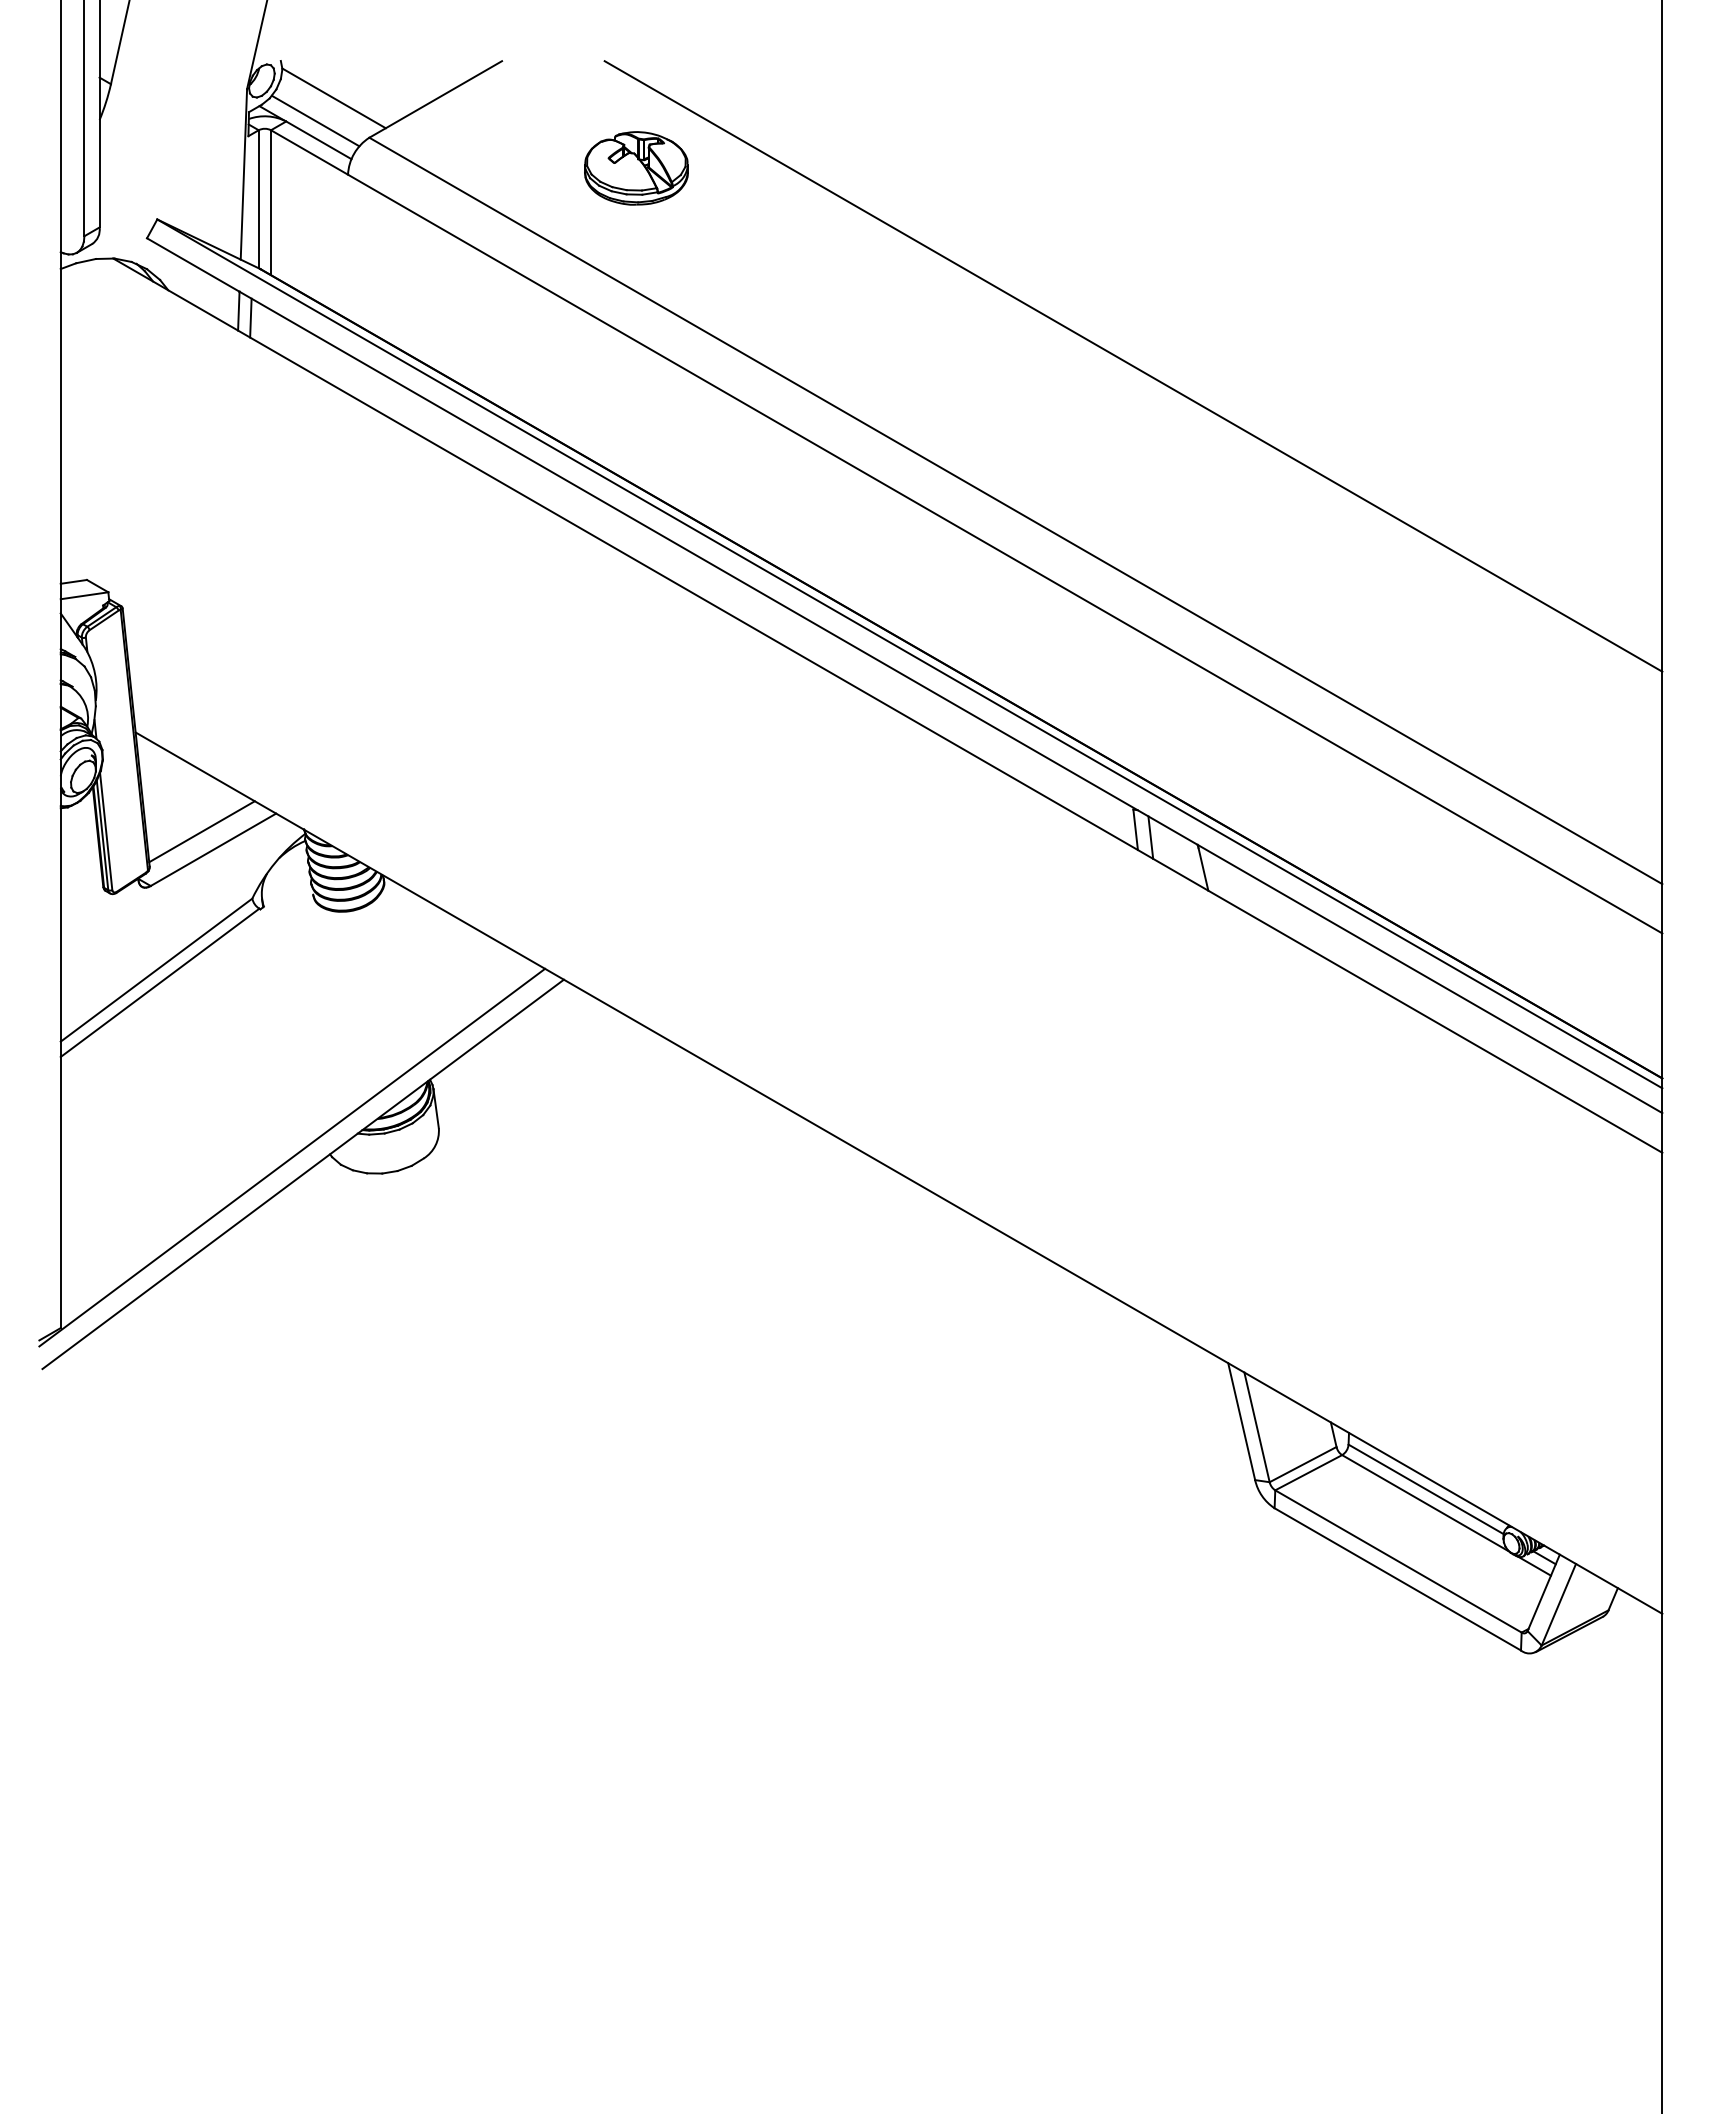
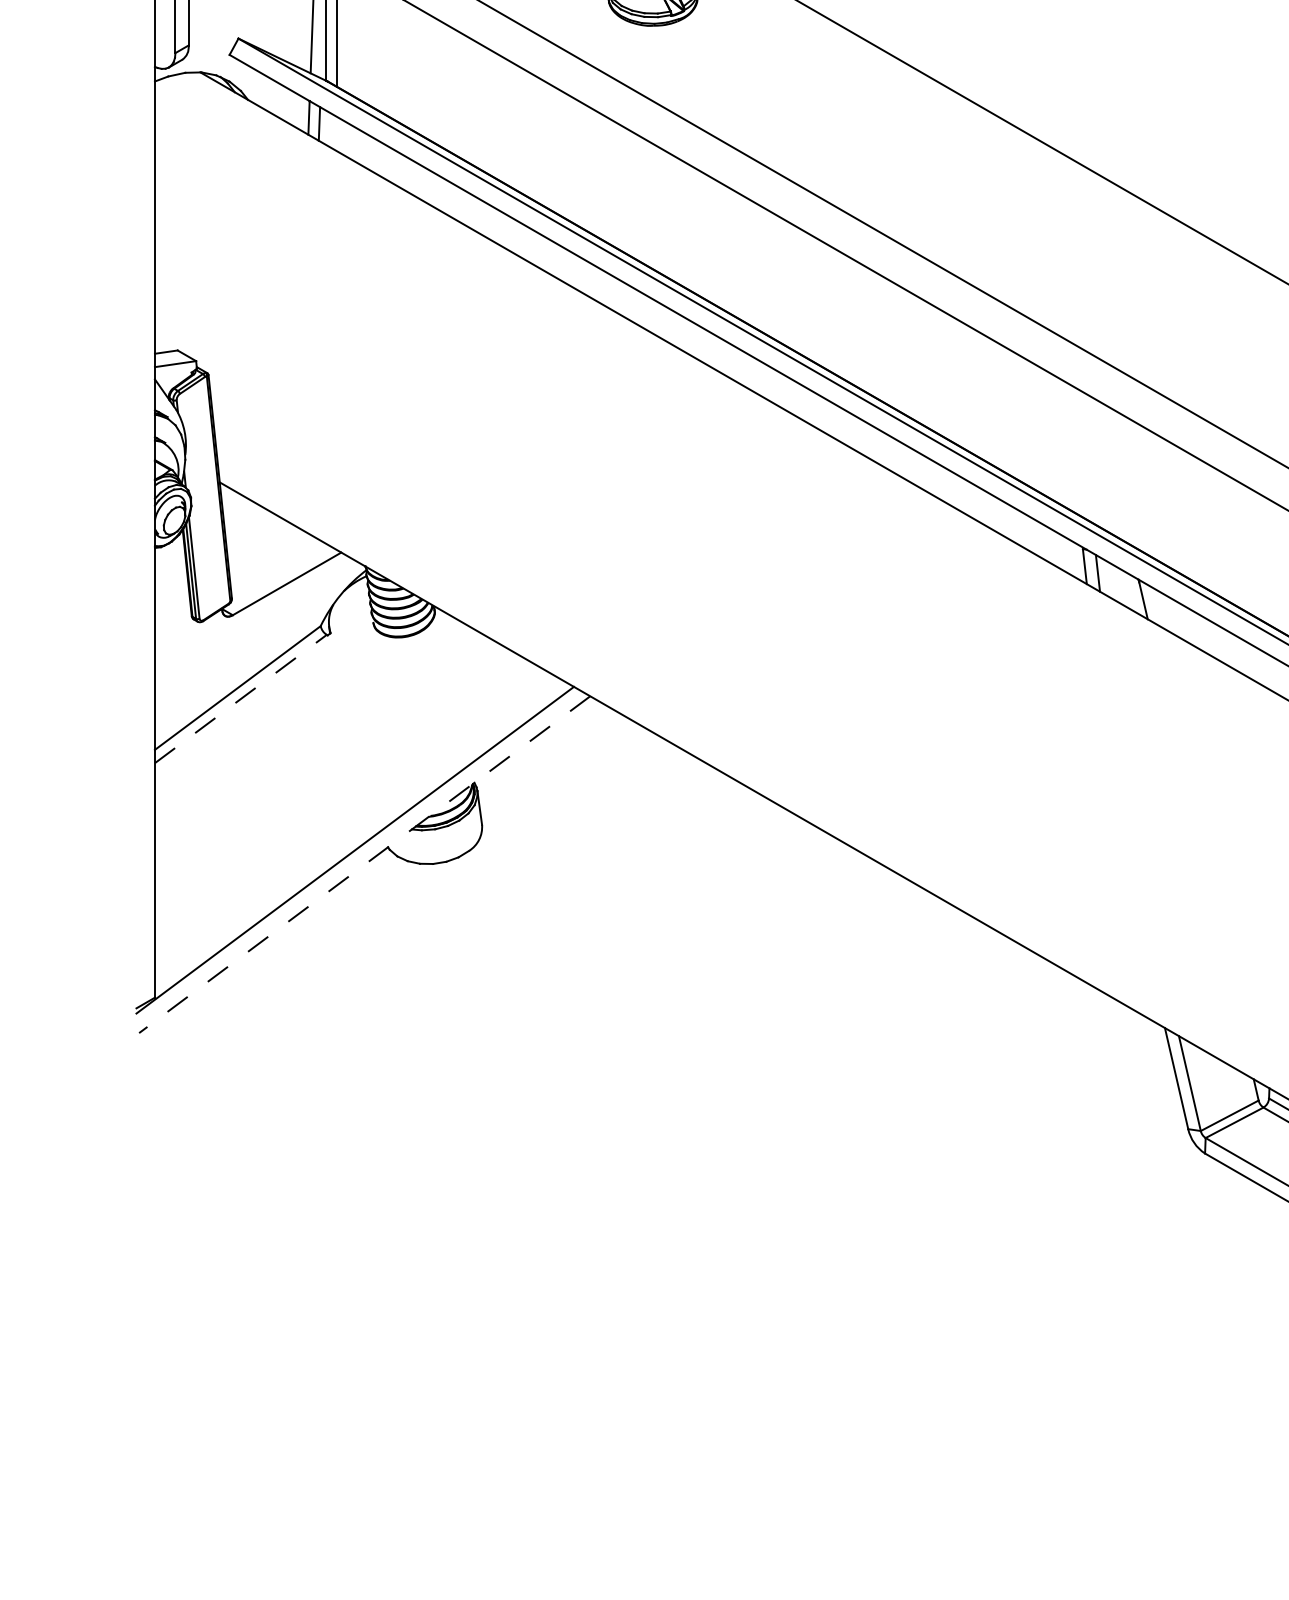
line: (201, 831) -> (276, 568), removed
line: (160, 982) -> (241, 698), solid -> dashed
line: (302, 1174) -> (364, 864), solid -> dashed

